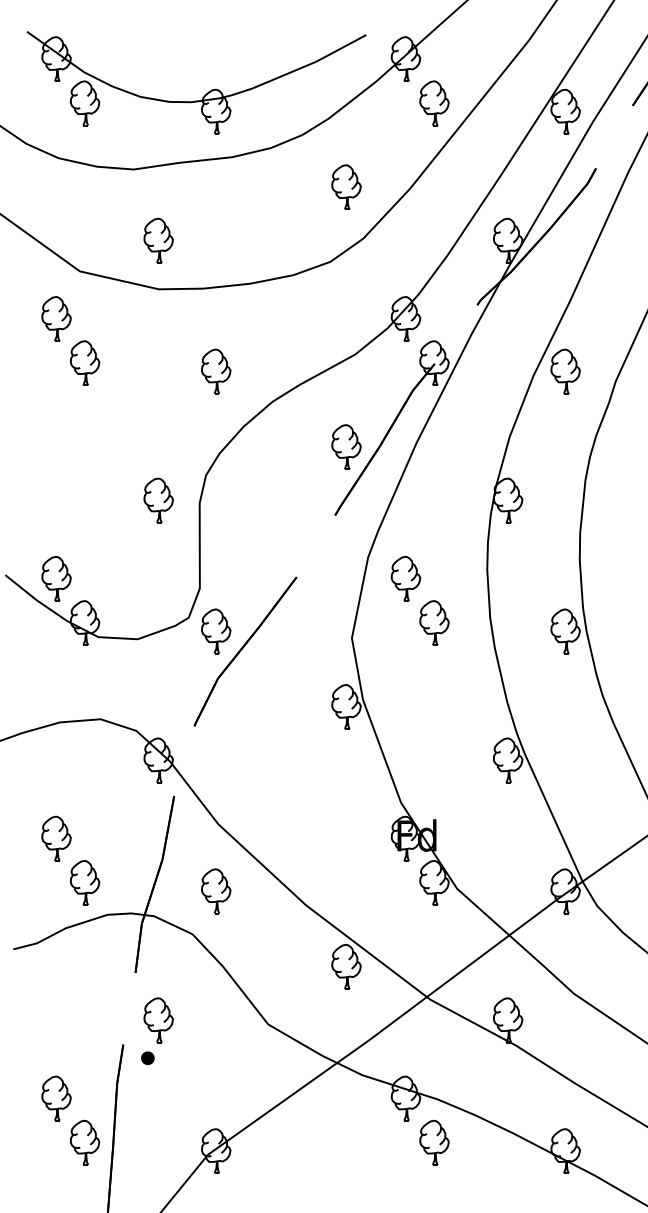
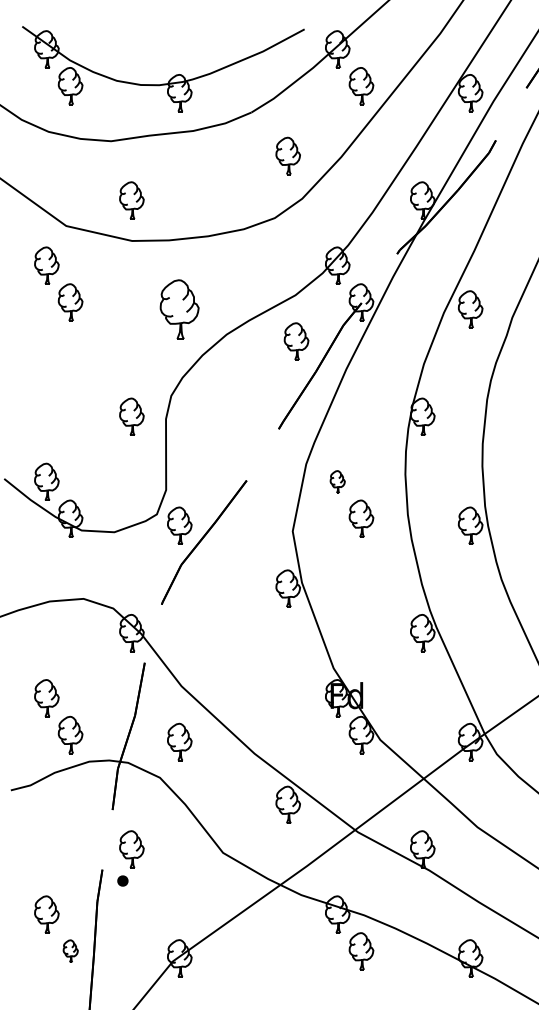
part: (216, 371) -> (180, 309), size x1.6
part: (346, 446) -> (296, 341), moved
part: (405, 578) -> (337, 481), size x0.6
part: (85, 1142) -> (70, 951), size x0.6

